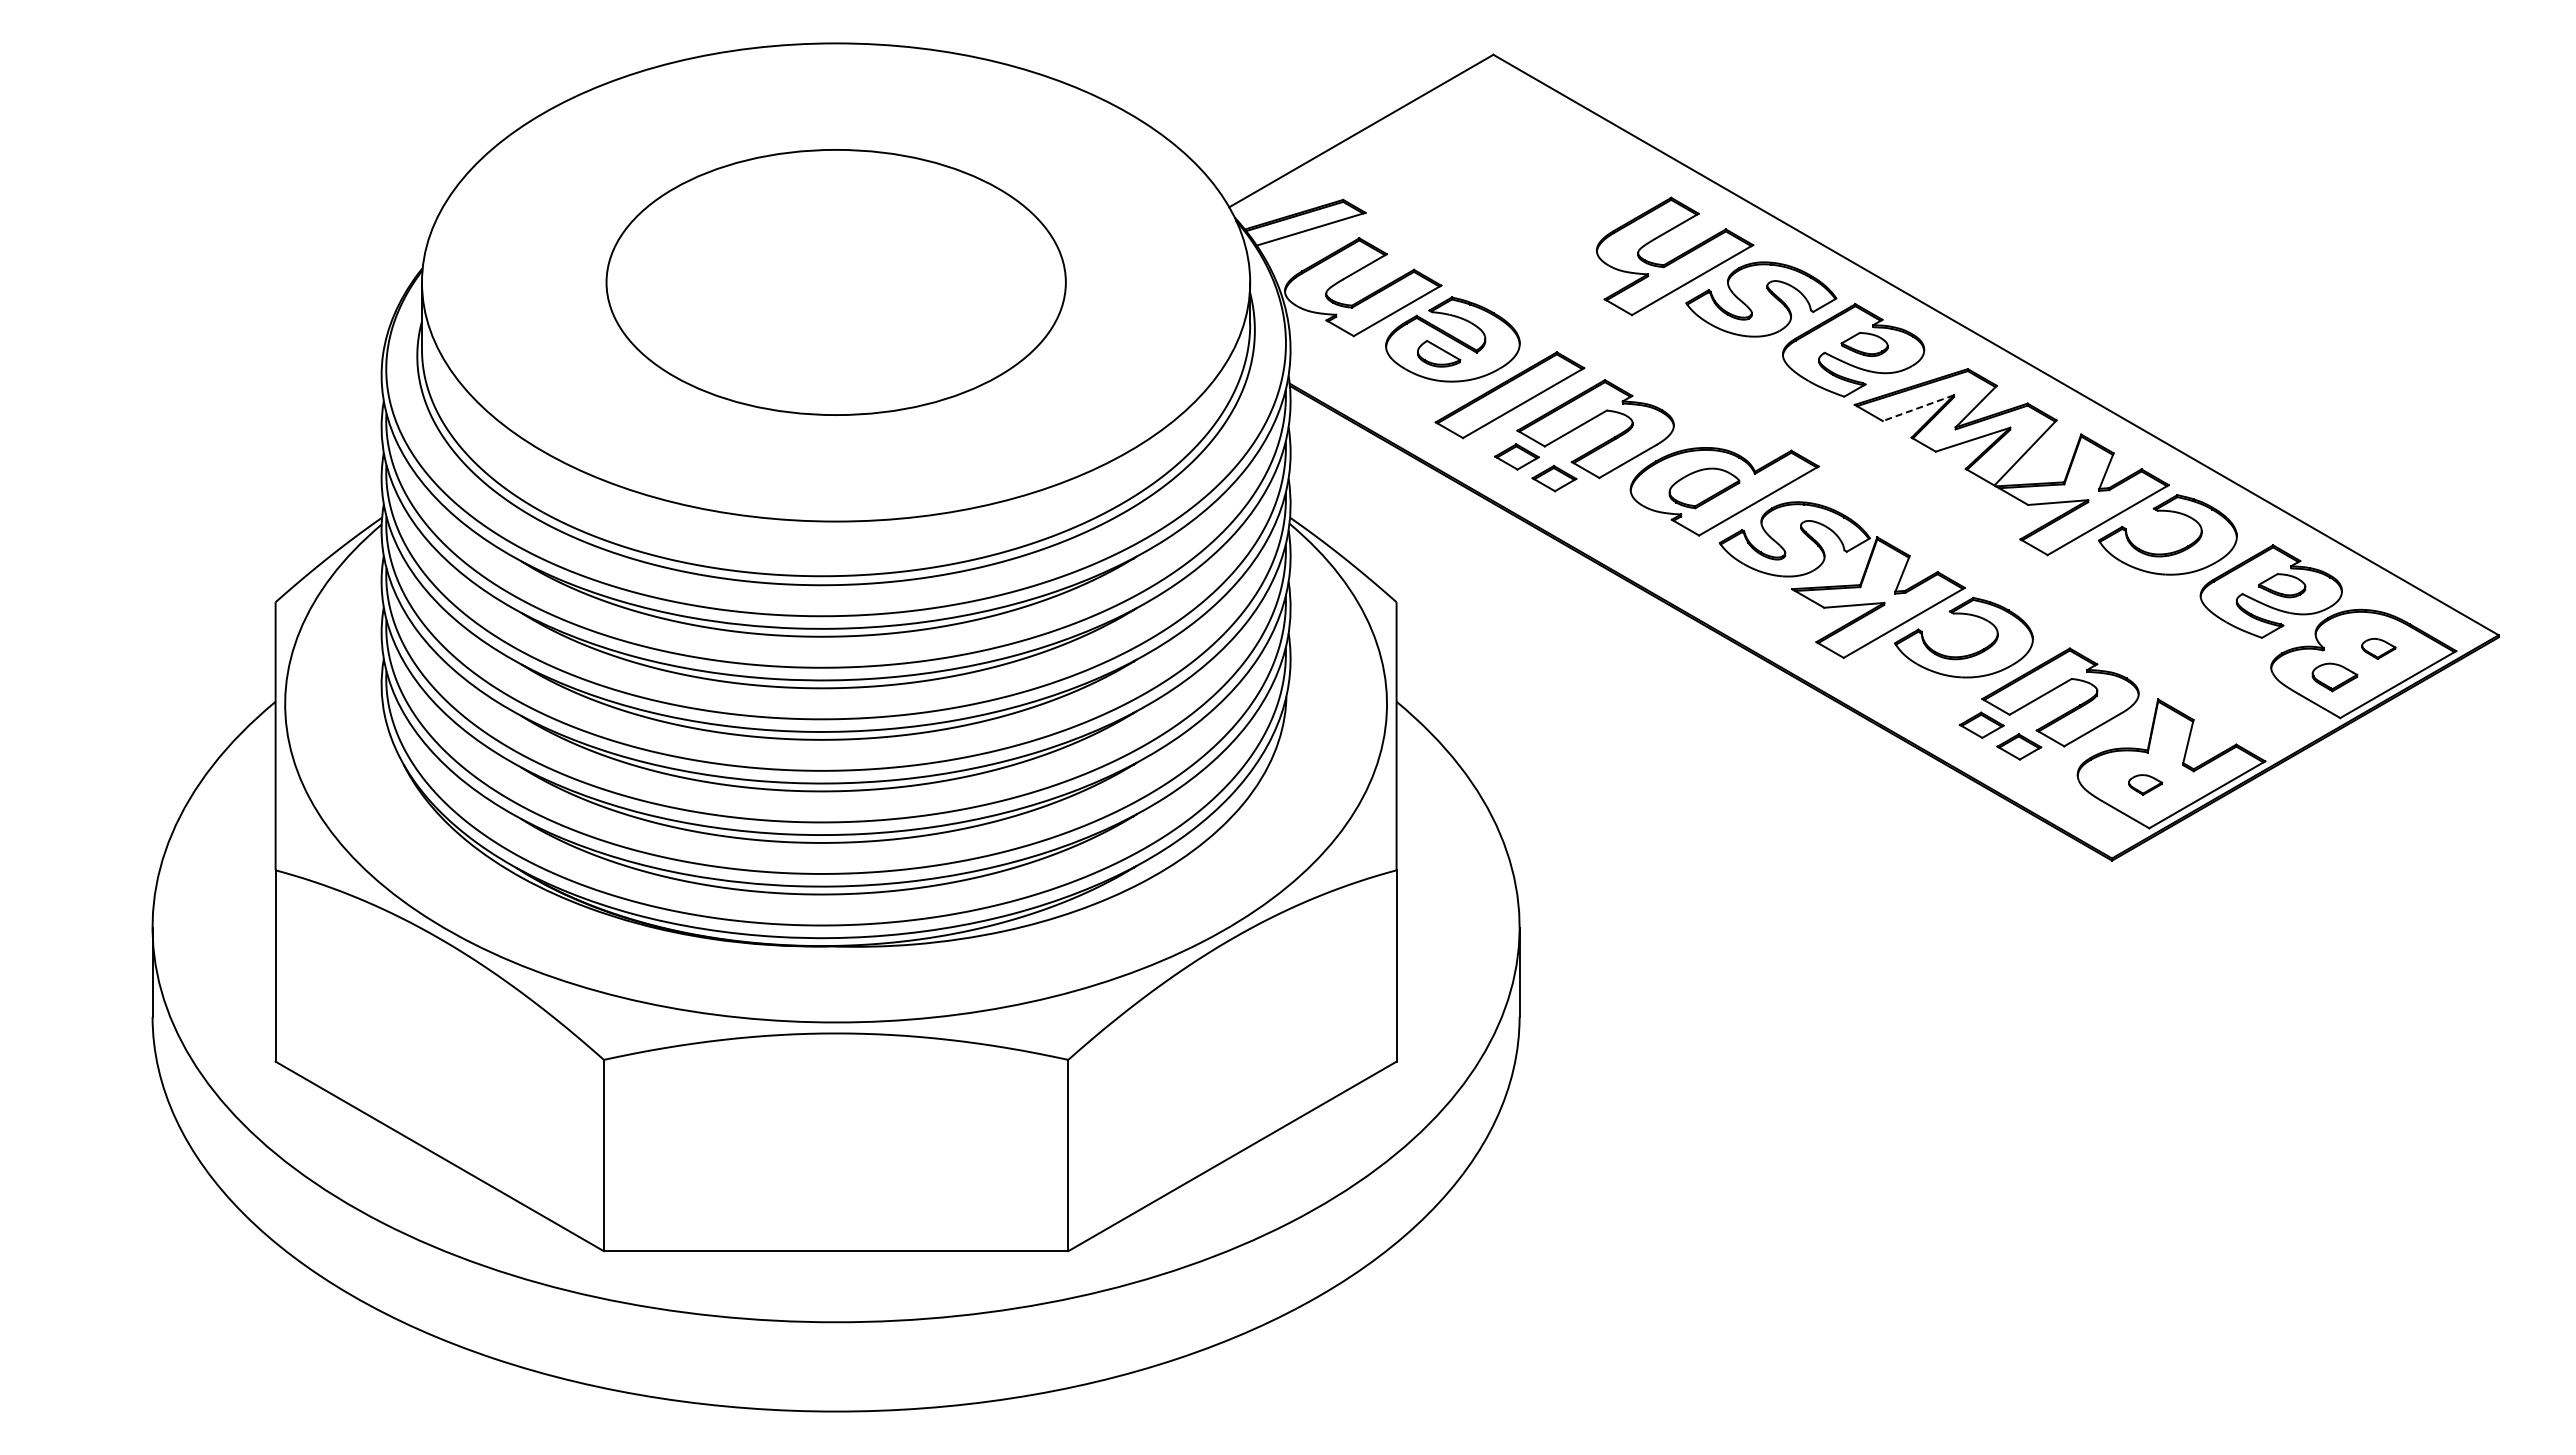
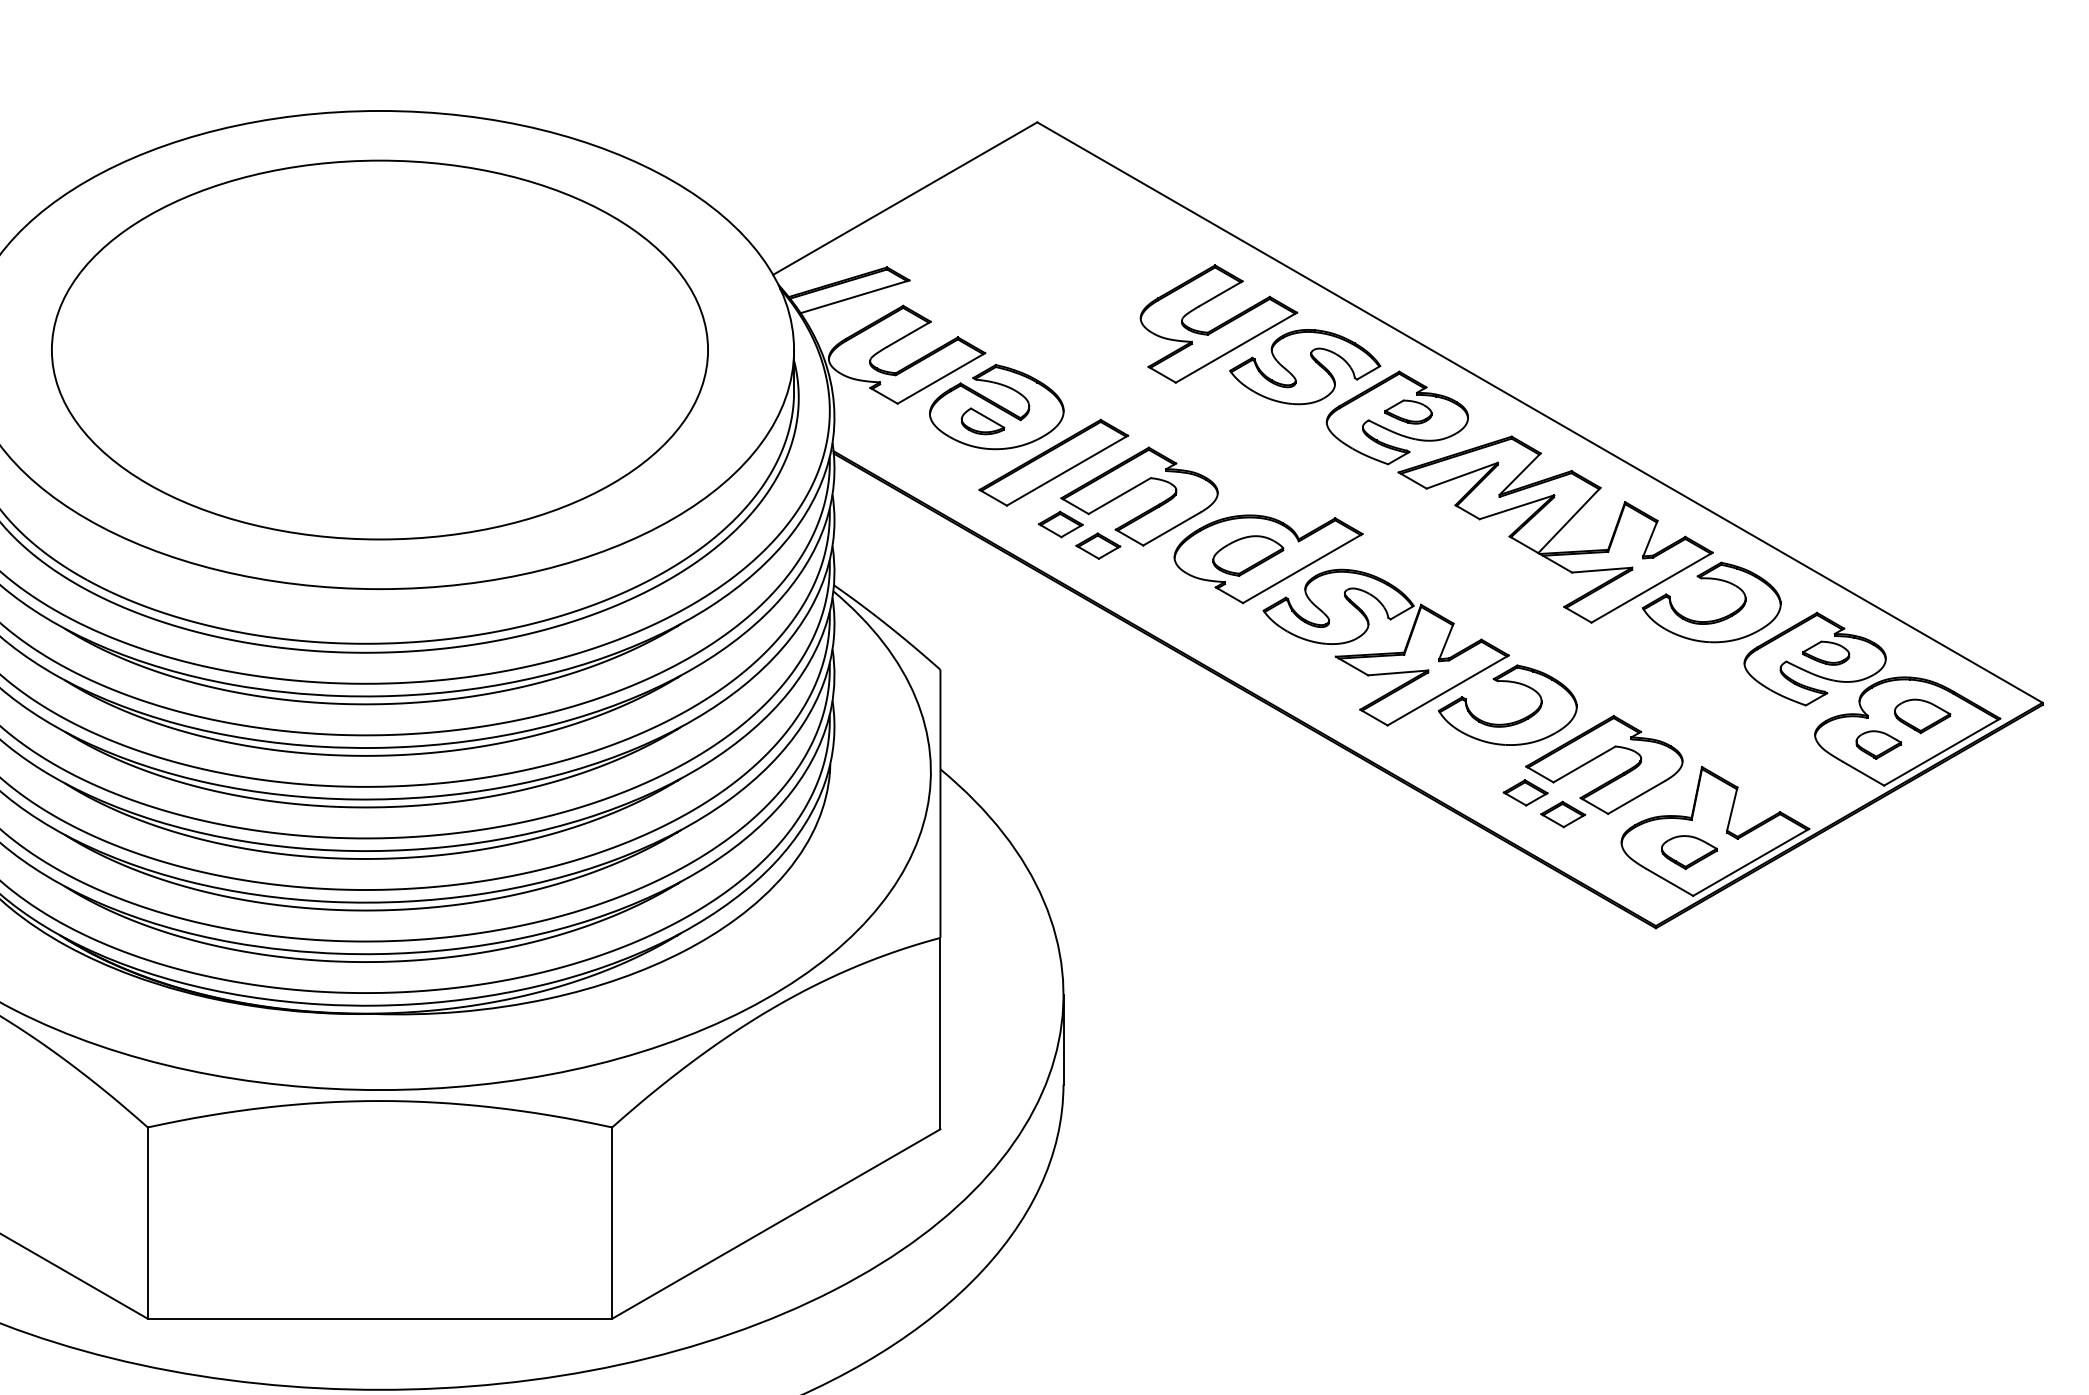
part: (836, 282) -> (380, 350), size x1.43
line: (1918, 408) -> (1462, 476), dashed -> solid
part: (2378, 648) -> (1922, 716), size x1.67
part: (2145, 784) -> (1689, 852), size x1.67

